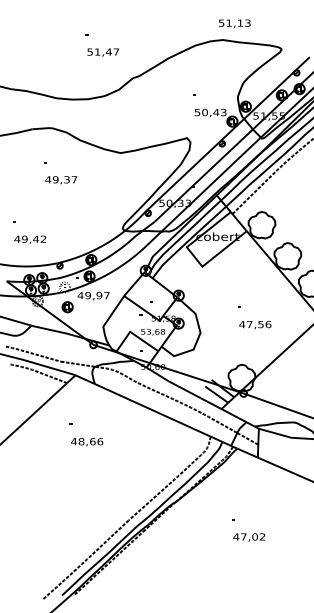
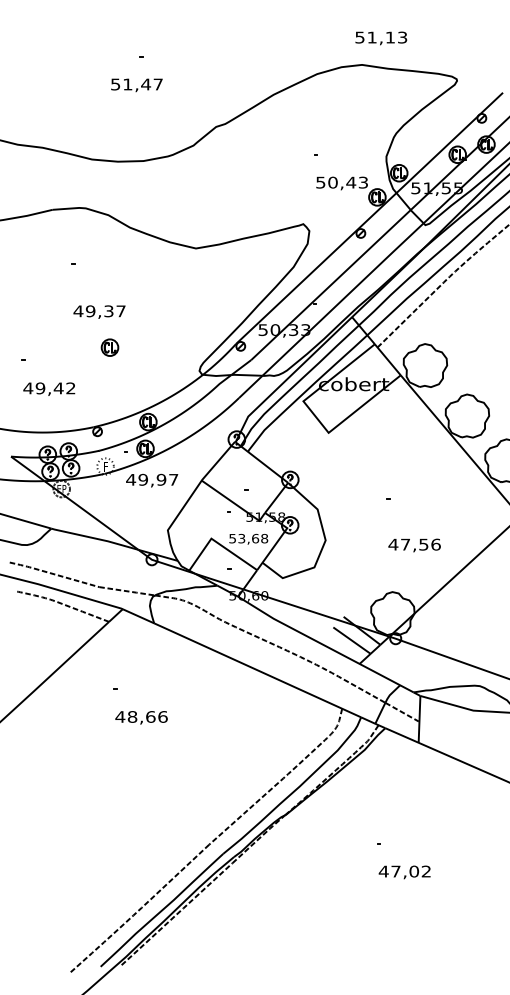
text: (102, 52) -> (135, 85), moved
text: (61, 180) -> (99, 312), moved
part: (67, 307) -> (109, 348), moved
text: (255, 325) -> (414, 546), moved

